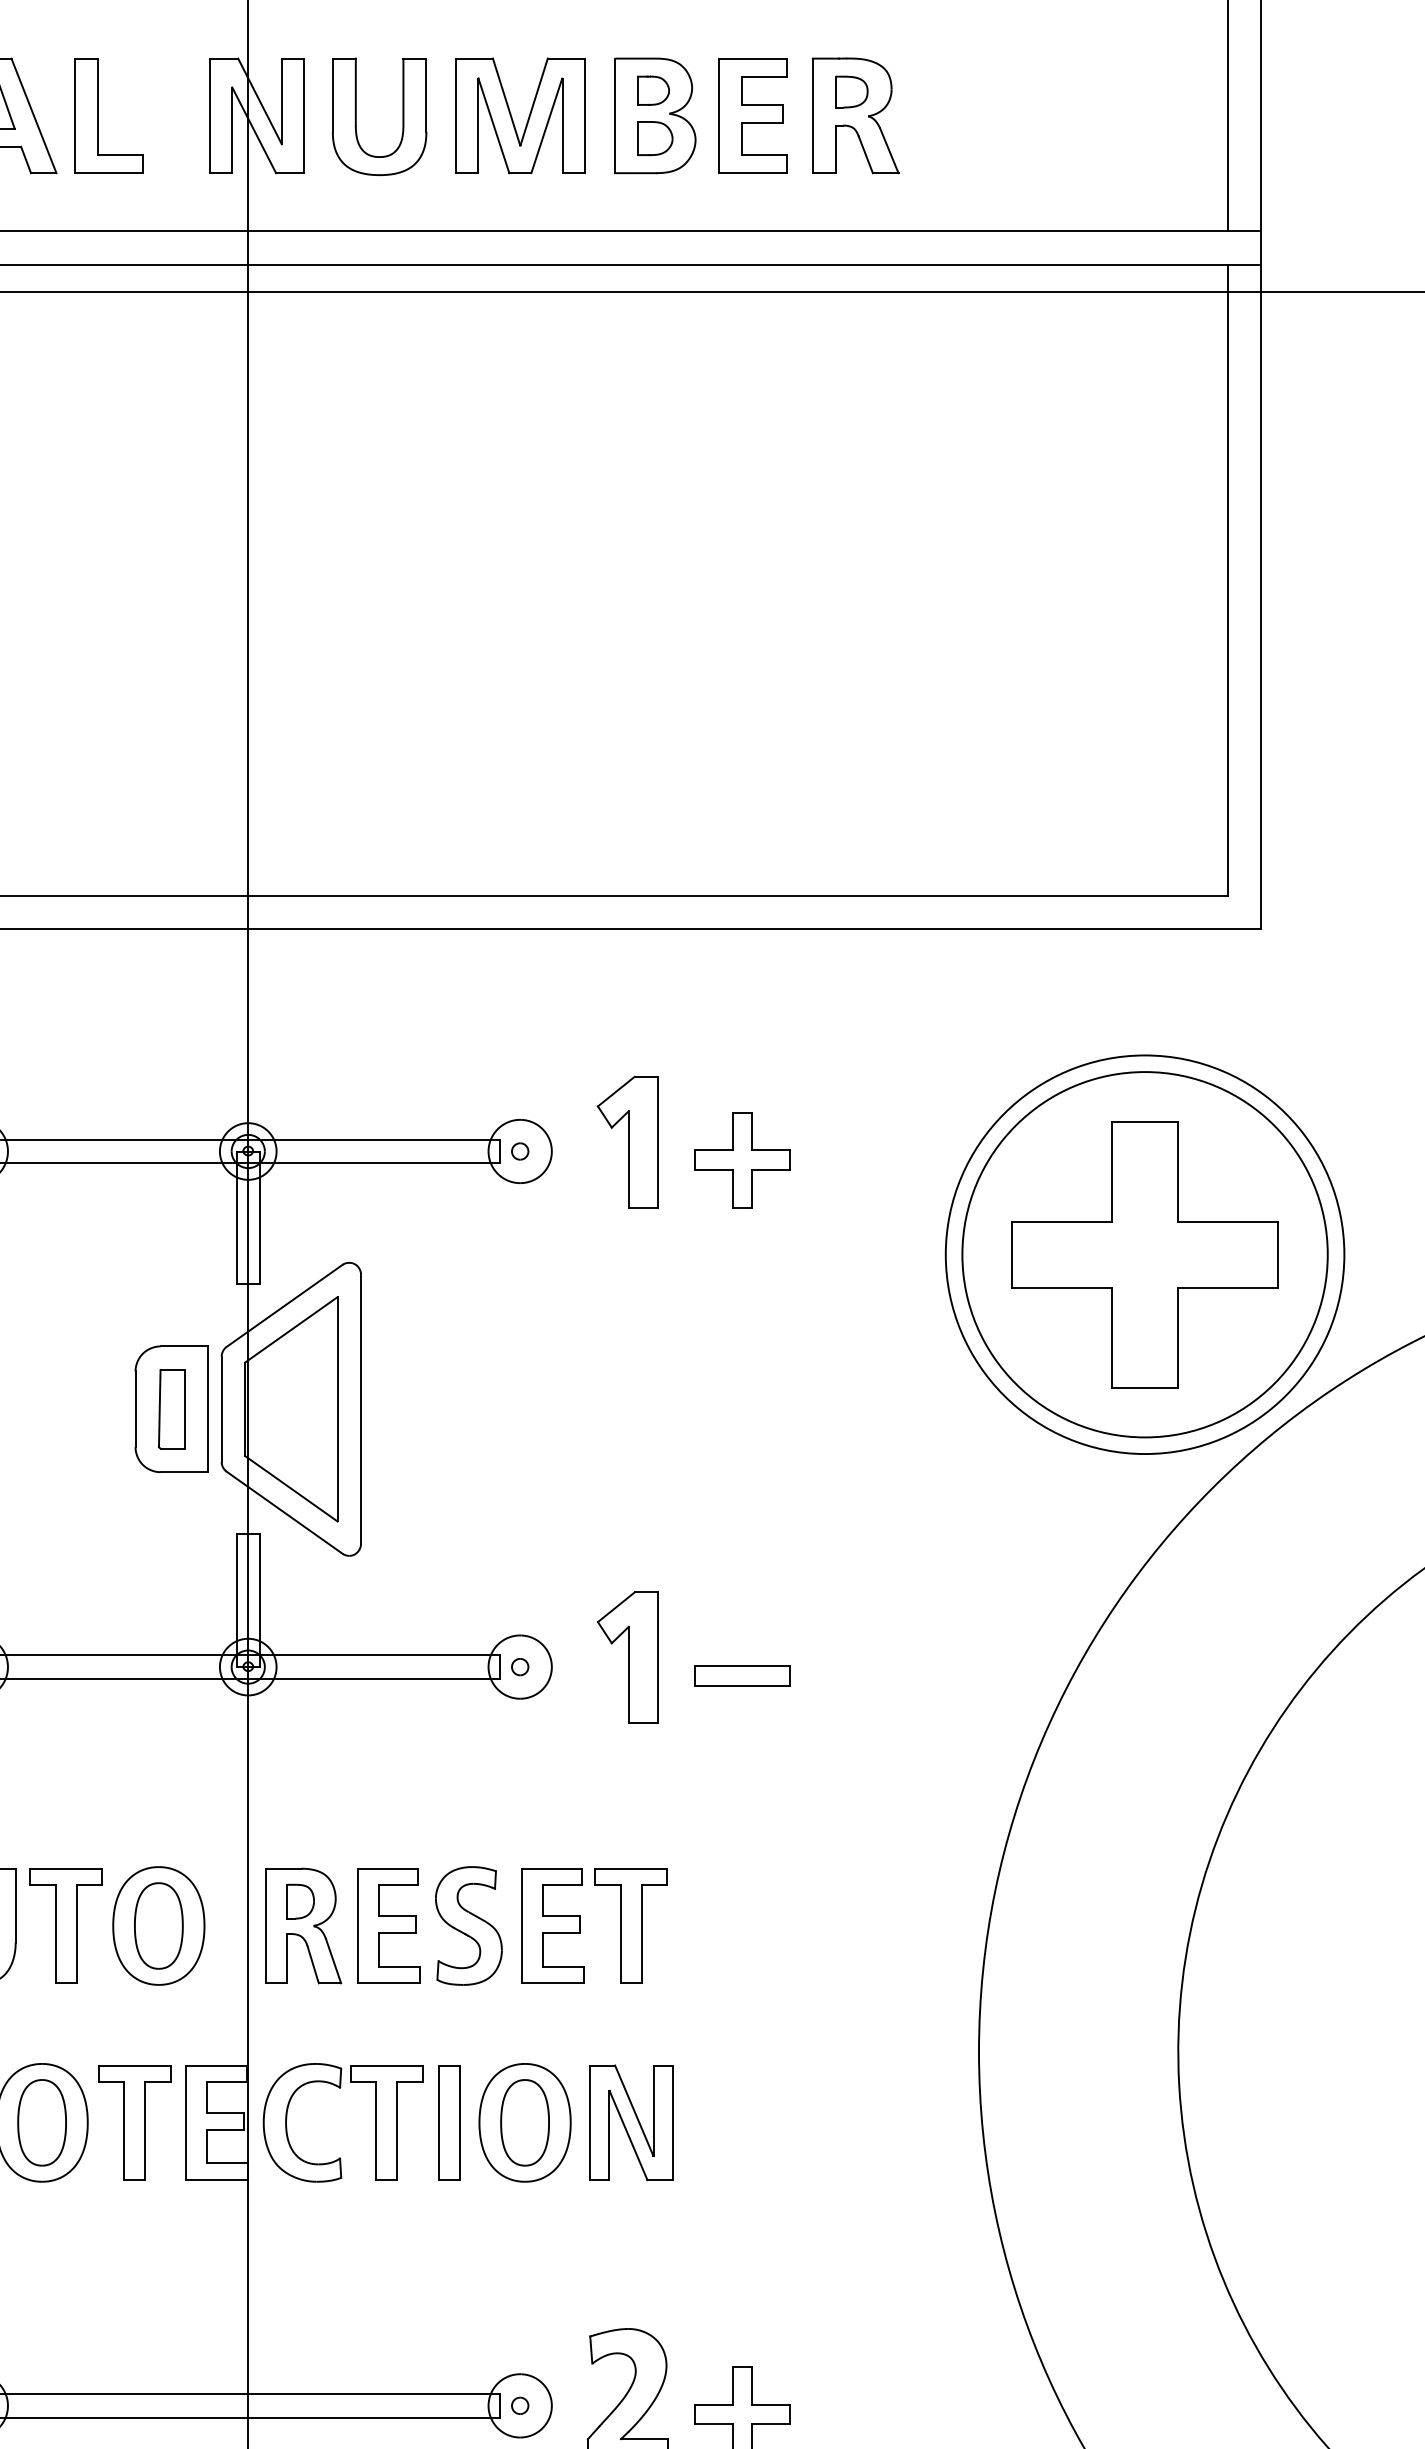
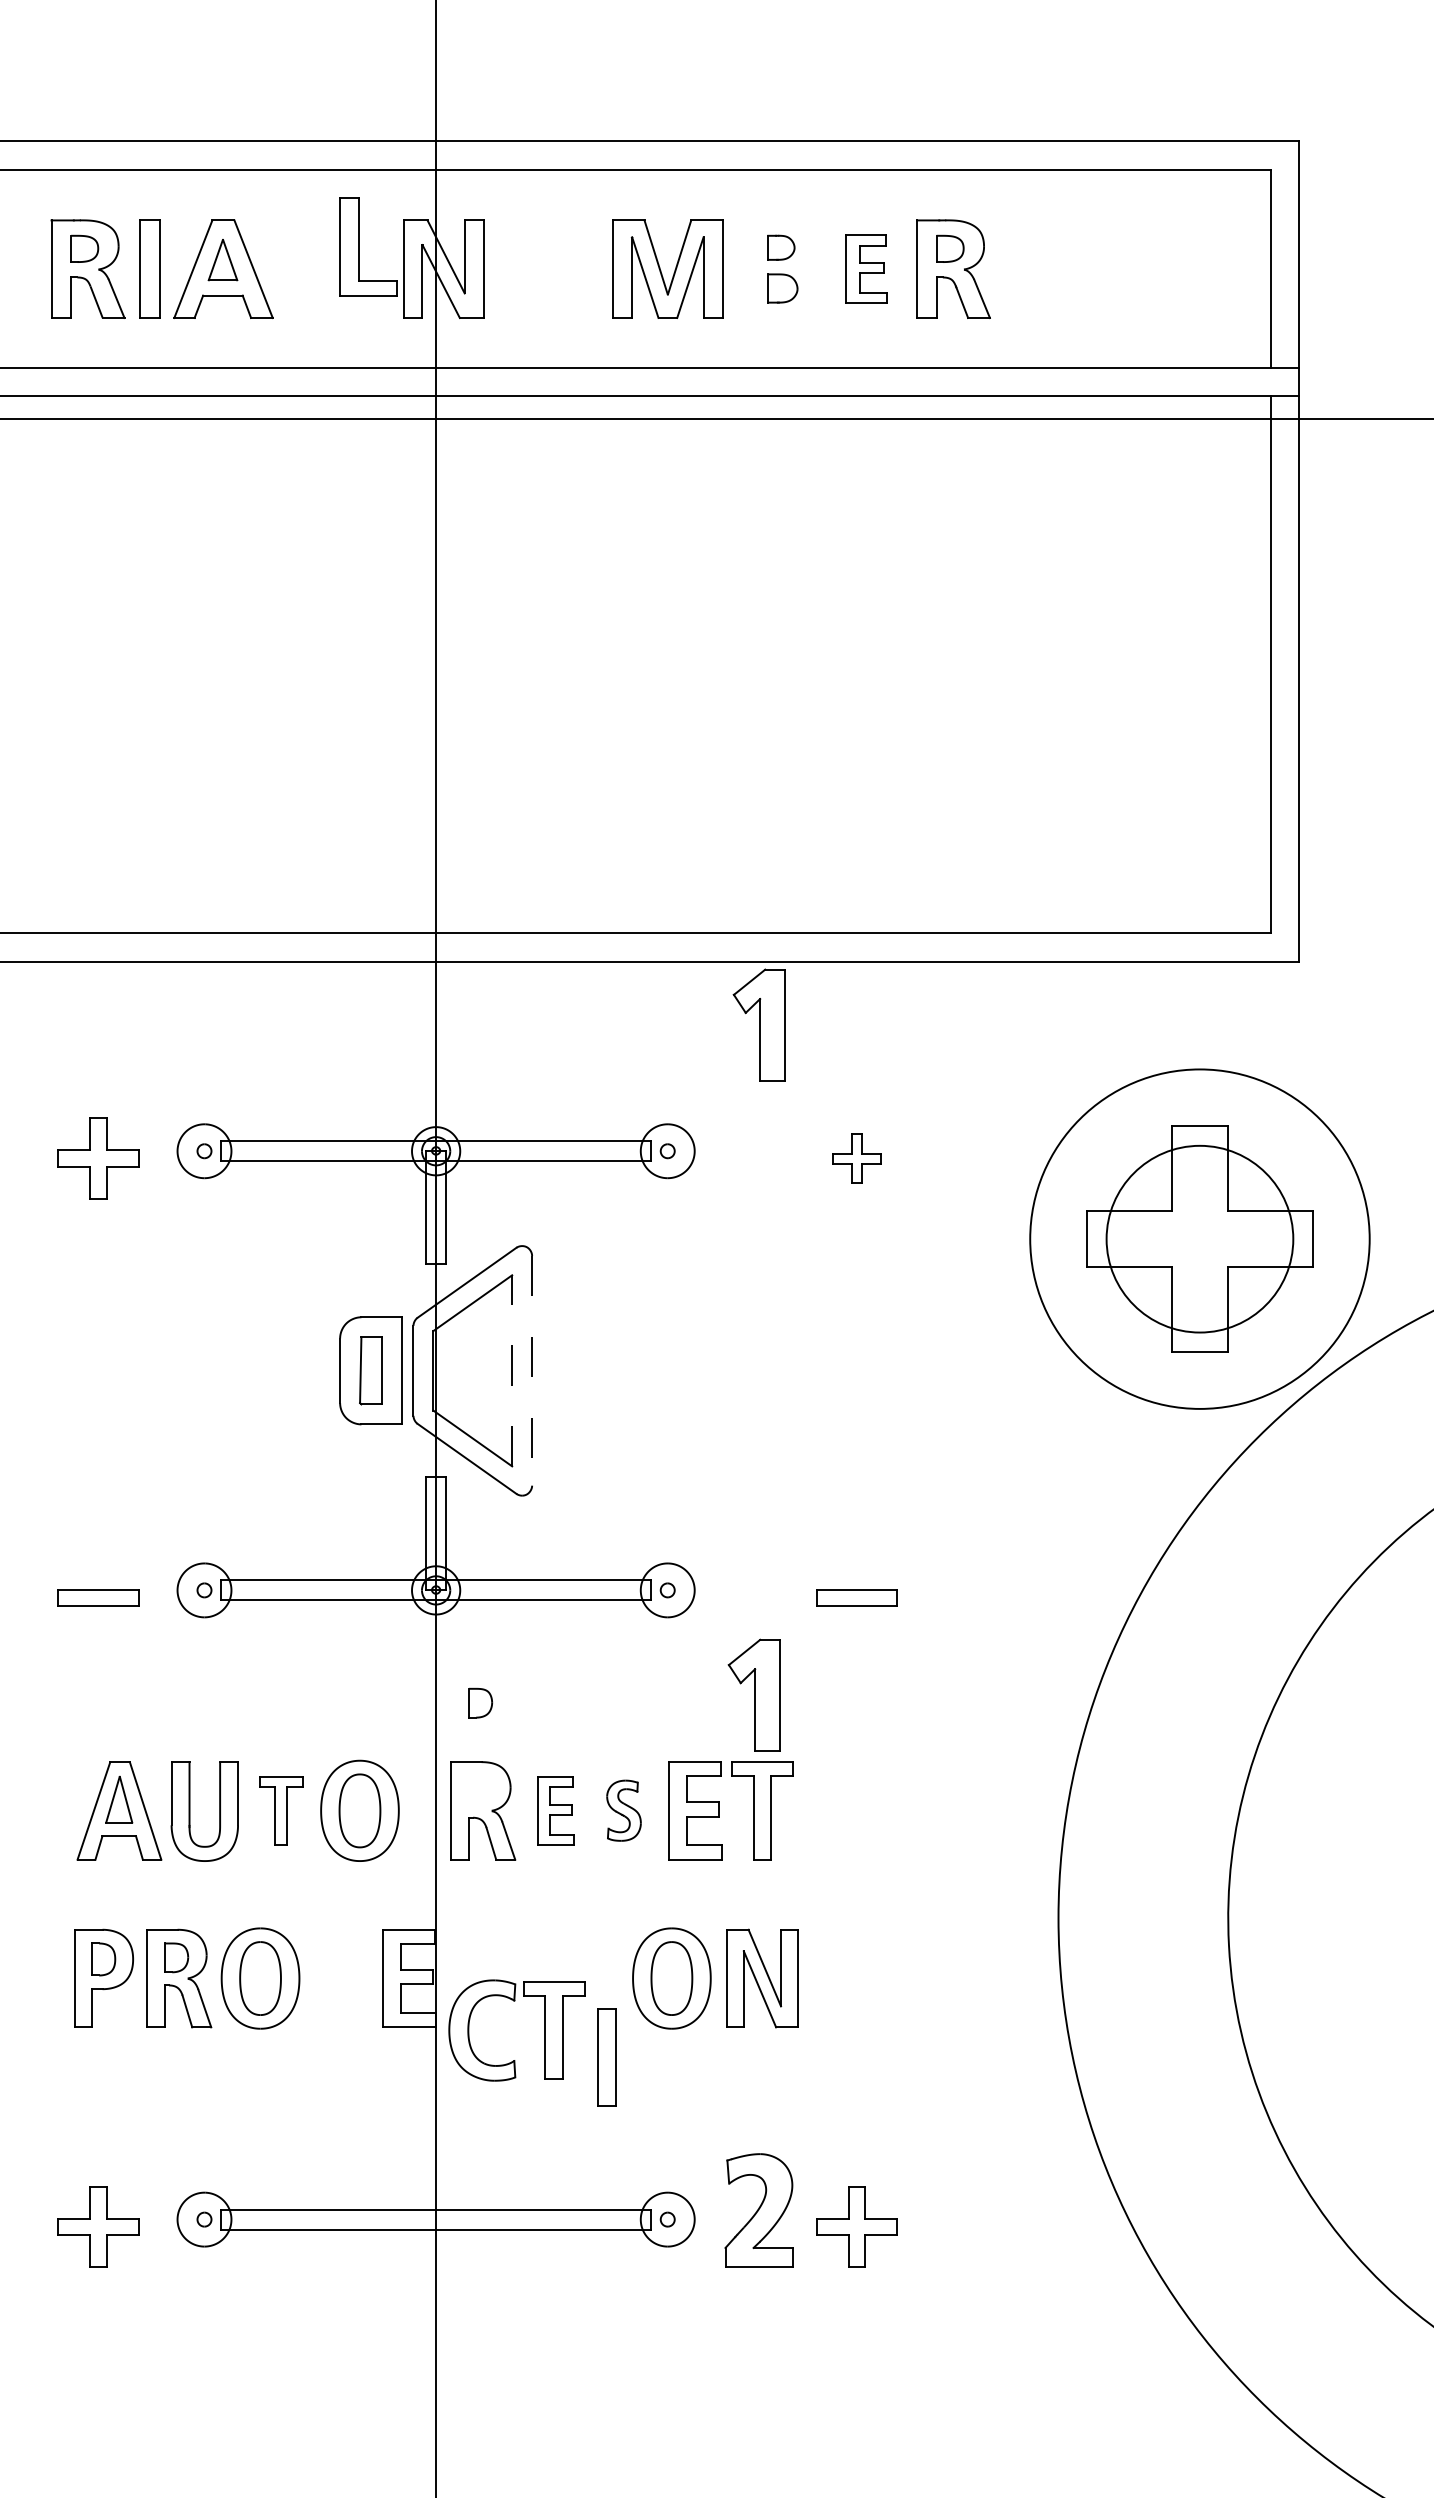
part: (98, 115) -> (359, 246), moved
part: (654, 115) -> (782, 268), removed
part: (752, 115) -> (865, 268), size x0.7
part: (356, 116) -> (528, 269), removed
part: (626, 1141) -> (758, 1024), moved
part: (741, 1160) -> (856, 1158), size x0.6
circle: (1144, 1253) -> (1199, 1238), size x0.6
line: (337, 1408) -> (512, 1370), solid -> dashed
line: (361, 1408) -> (532, 1370), solid -> dashed
part: (626, 1656) -> (753, 1694), moved
part: (300, 1900) -> (480, 1702), moved
part: (65, 1925) -> (280, 1810), size x0.7
part: (388, 1925) -> (555, 1810), size x0.7
part: (468, 1925) -> (623, 1810), size x0.6
part: (134, 2122) -> (339, 1978), removed
part: (375, 2122) -> (544, 2030), moved
part: (448, 2122) -> (606, 2057), moved

